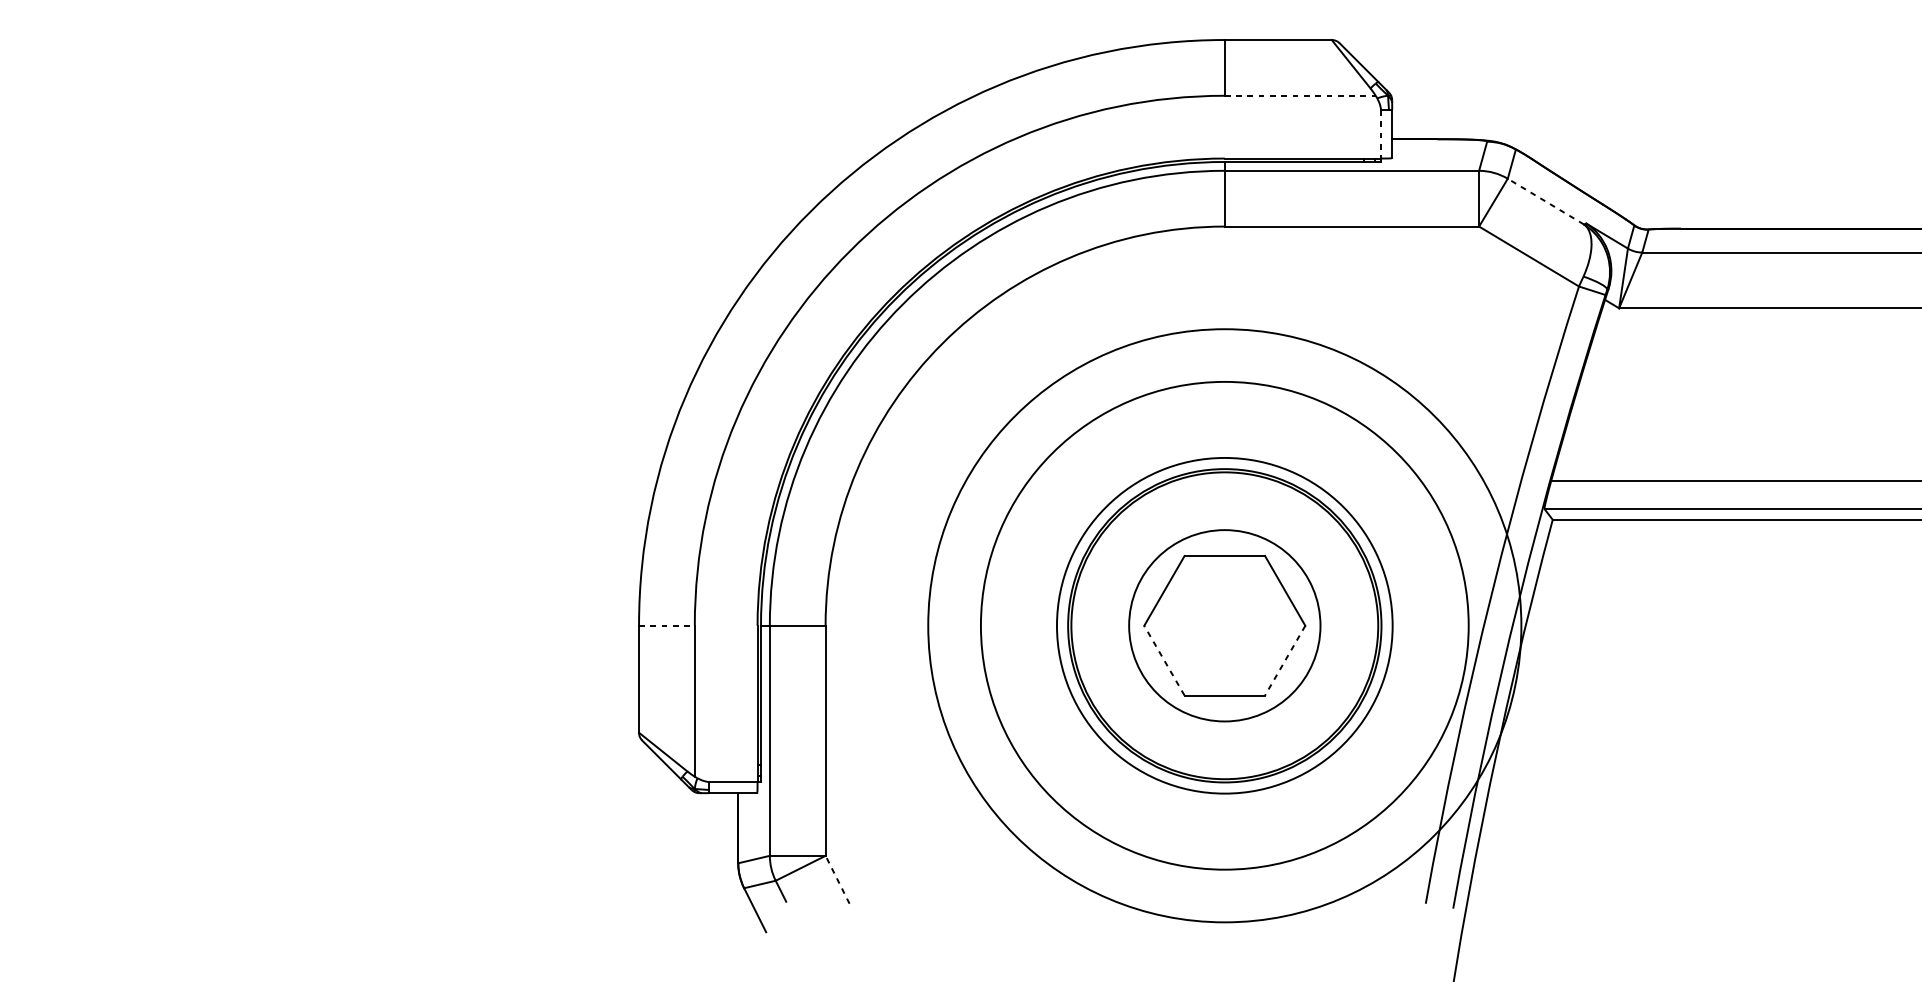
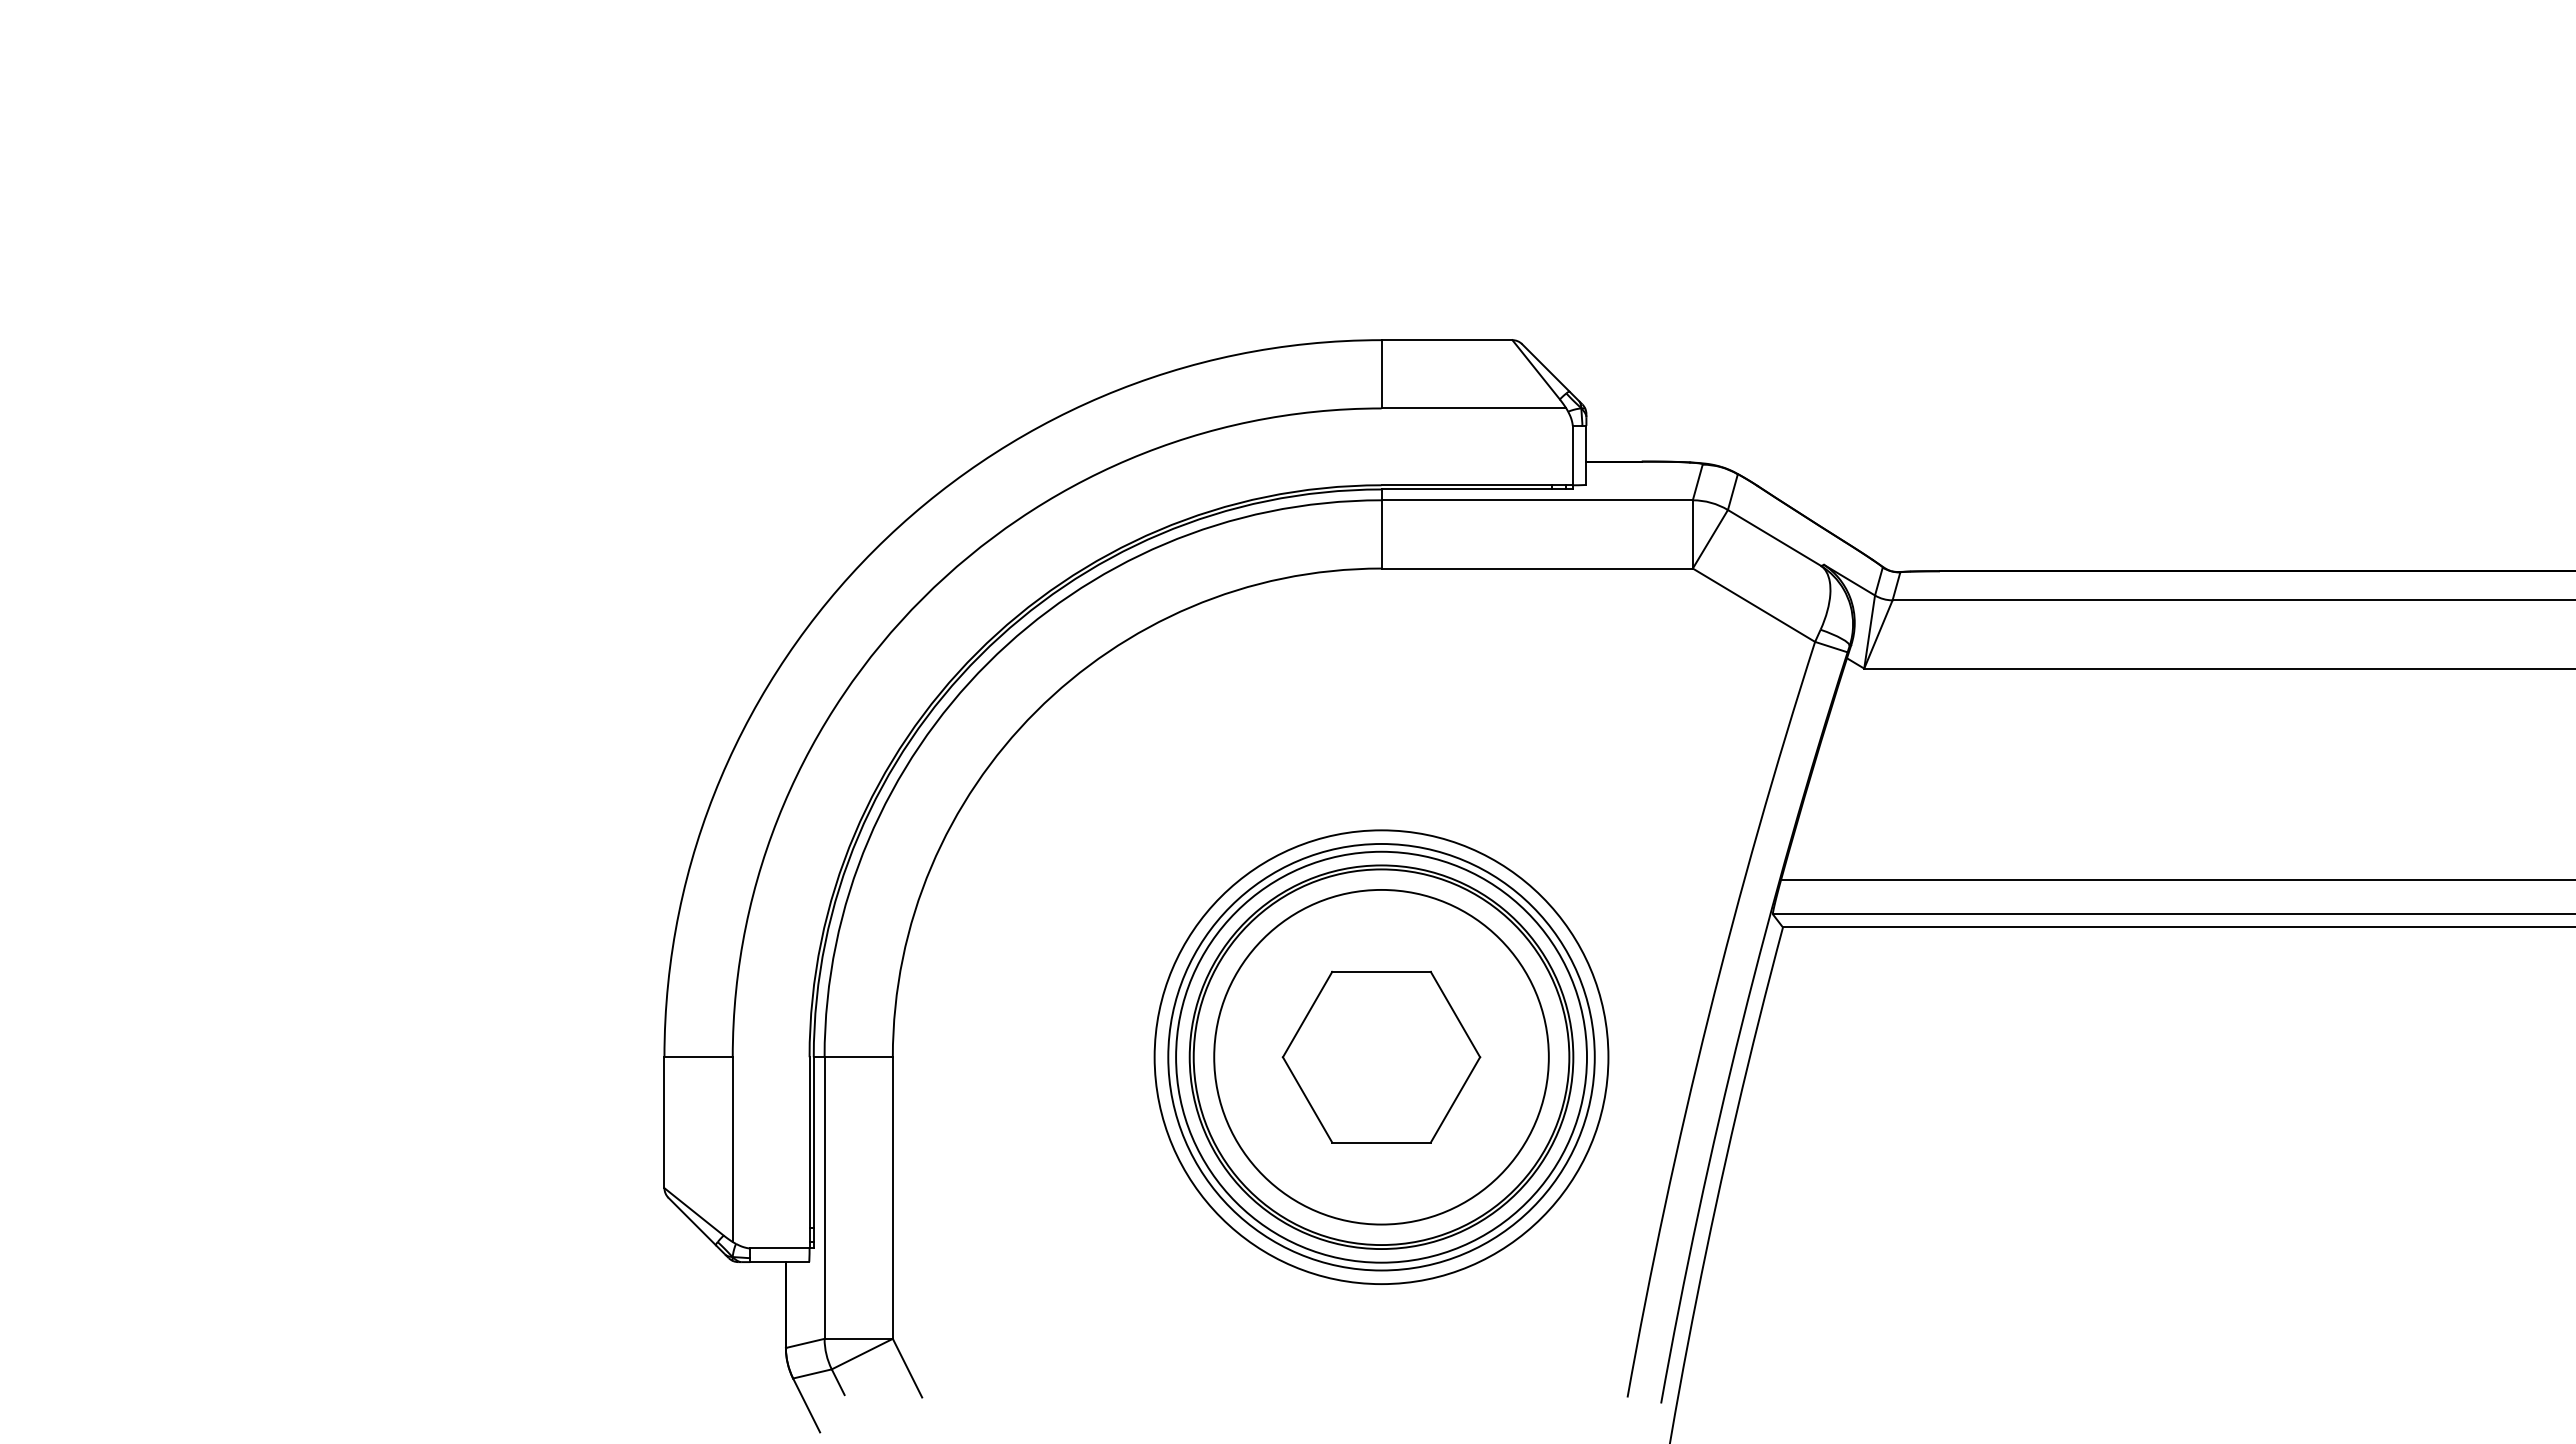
line: (1300, 95) -> (1474, 408), dashed -> solid
line: (1380, 134) -> (1572, 455), dashed -> solid
line: (1545, 201) -> (1774, 537), dashed -> solid
circle: (1224, 625) -> (1381, 1056), size x0.71
circle: (1224, 625) -> (1381, 1056), size x1.43
line: (667, 626) -> (699, 1057), dashed -> solid
circle: (1224, 626) -> (1381, 1057), size x0.62
line: (1164, 660) -> (1307, 1099), dashed -> solid
line: (1285, 661) -> (1455, 1100), dashed -> solid
line: (837, 880) -> (907, 1368), dashed -> solid

